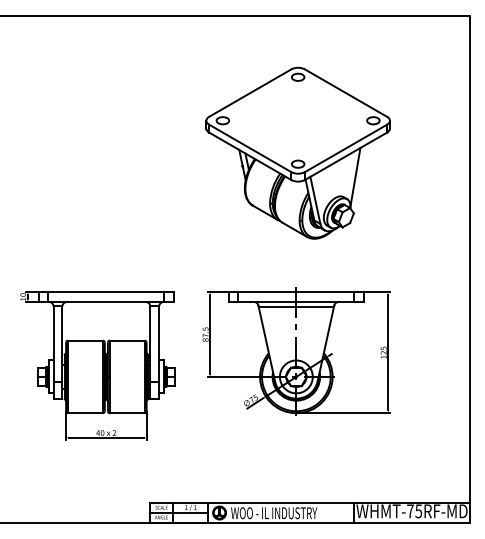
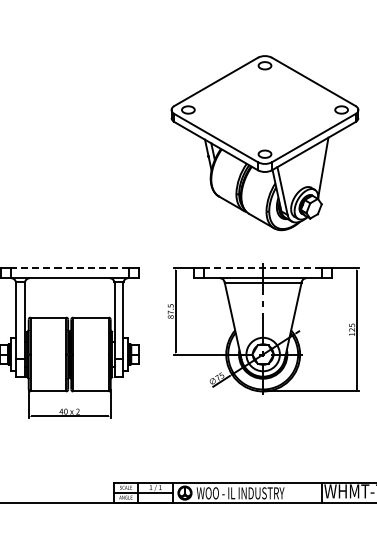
part: (297, 152) -> (264, 142), moved
line: (105, 292) -> (68, 268), solid -> dashed
line: (295, 292) -> (262, 268), solid -> dashed

